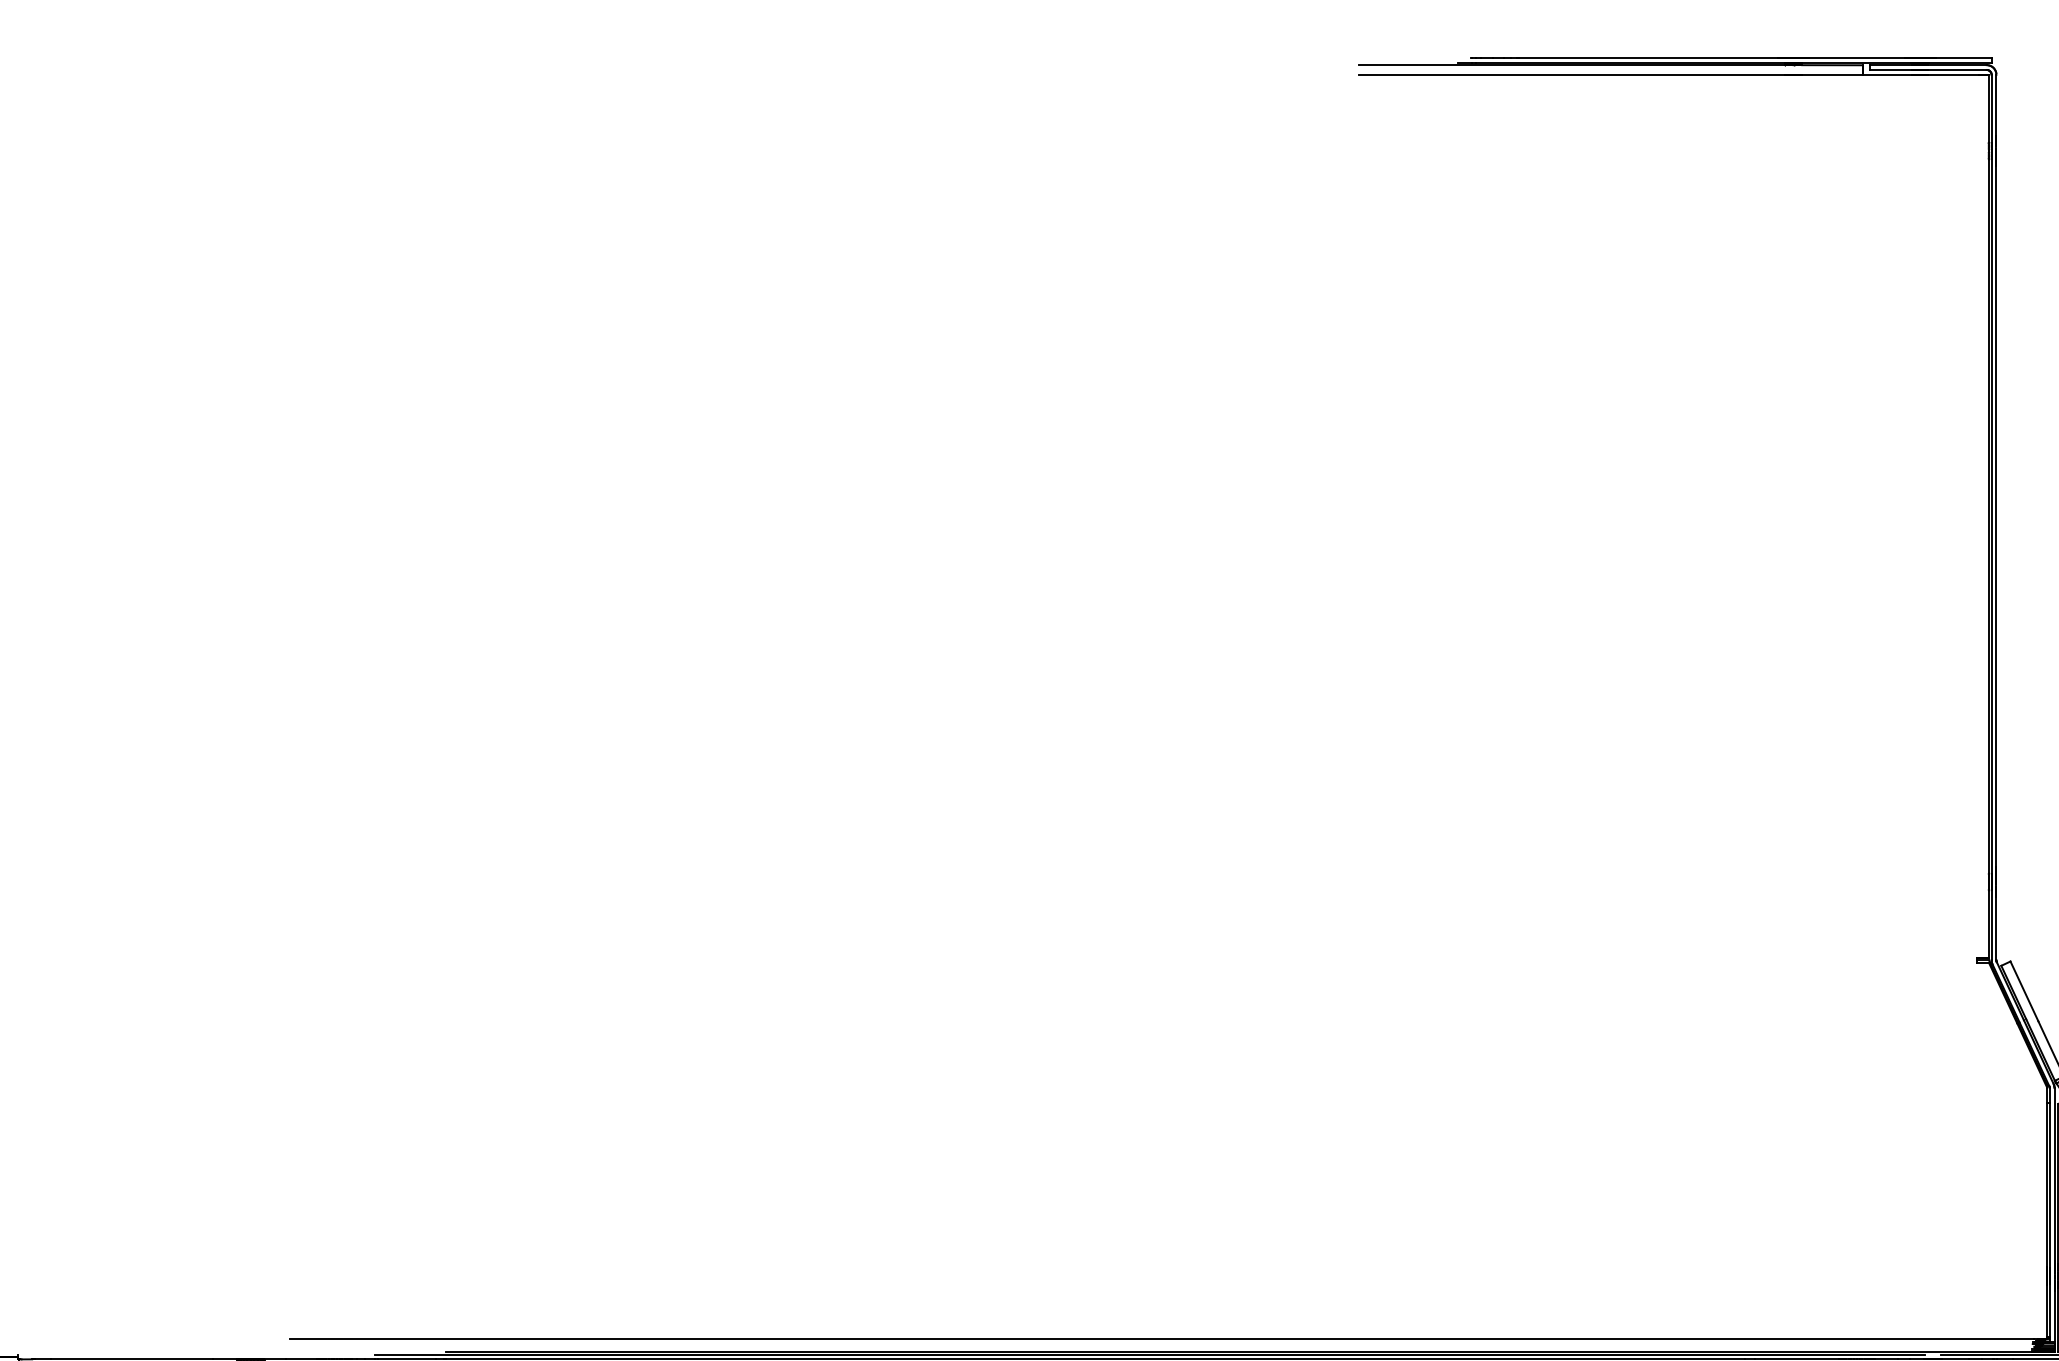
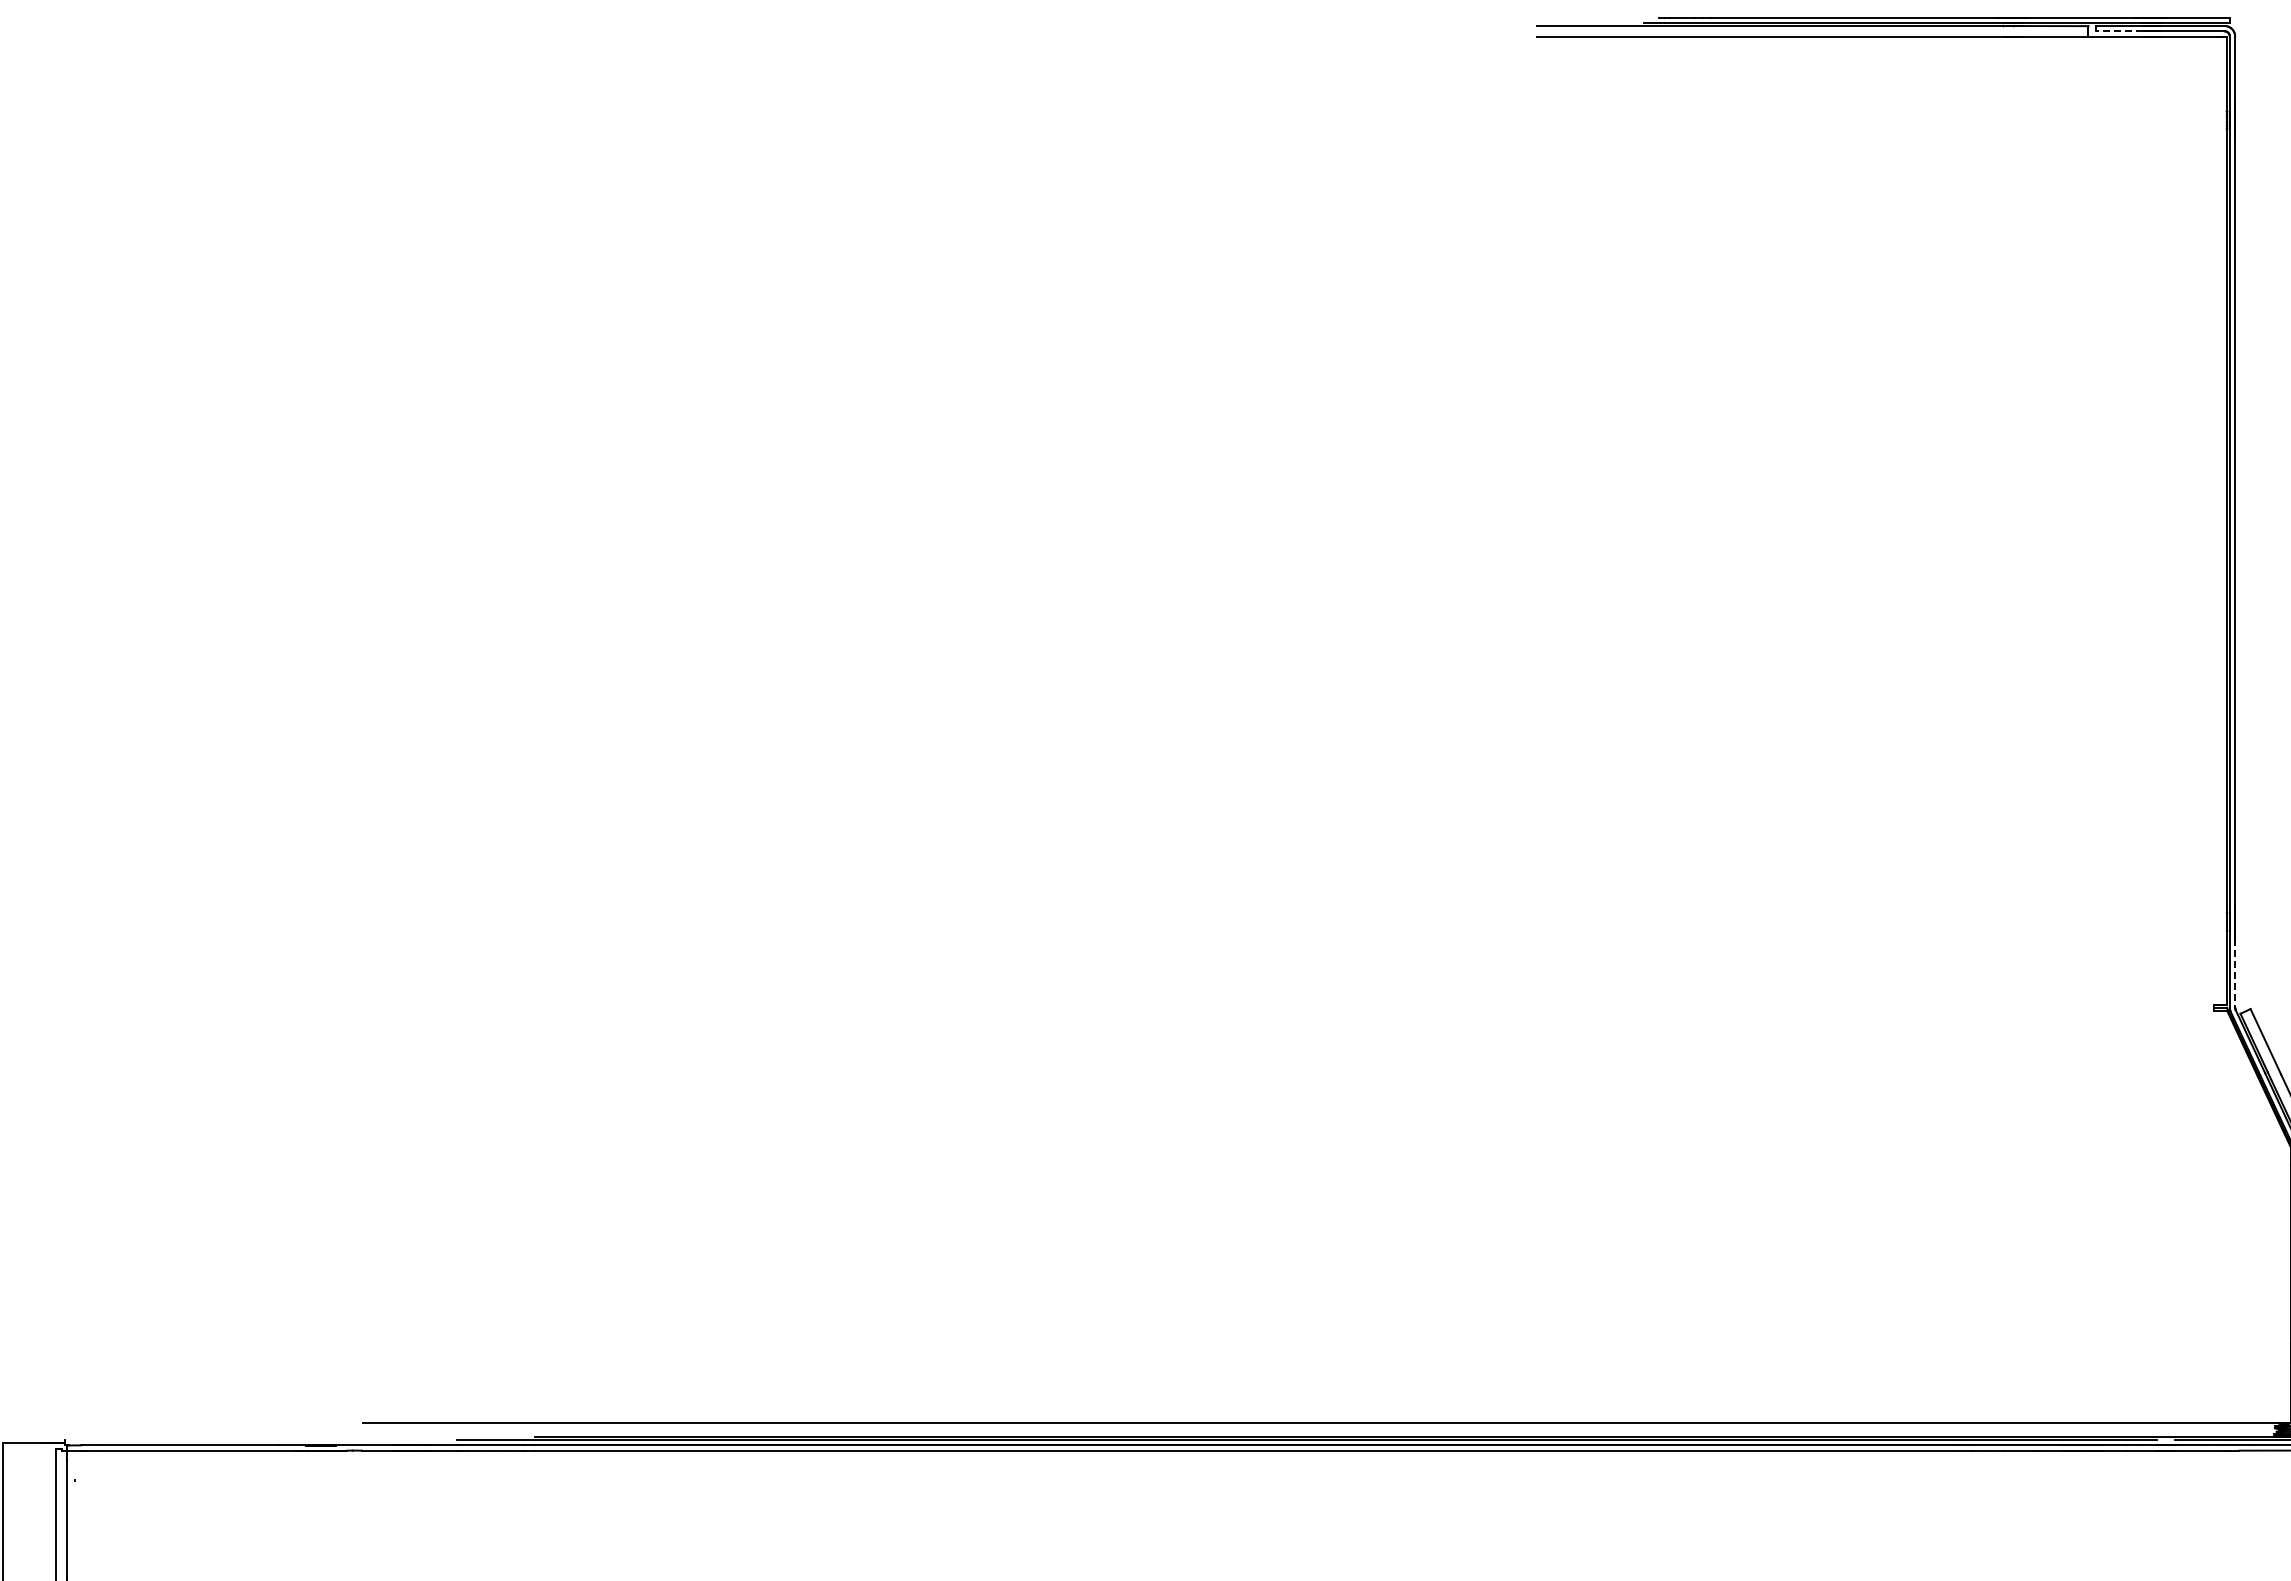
line: (1890, 70) -> (2118, 31), solid -> dashed
line: (1996, 929) -> (2235, 973), solid -> dashed

